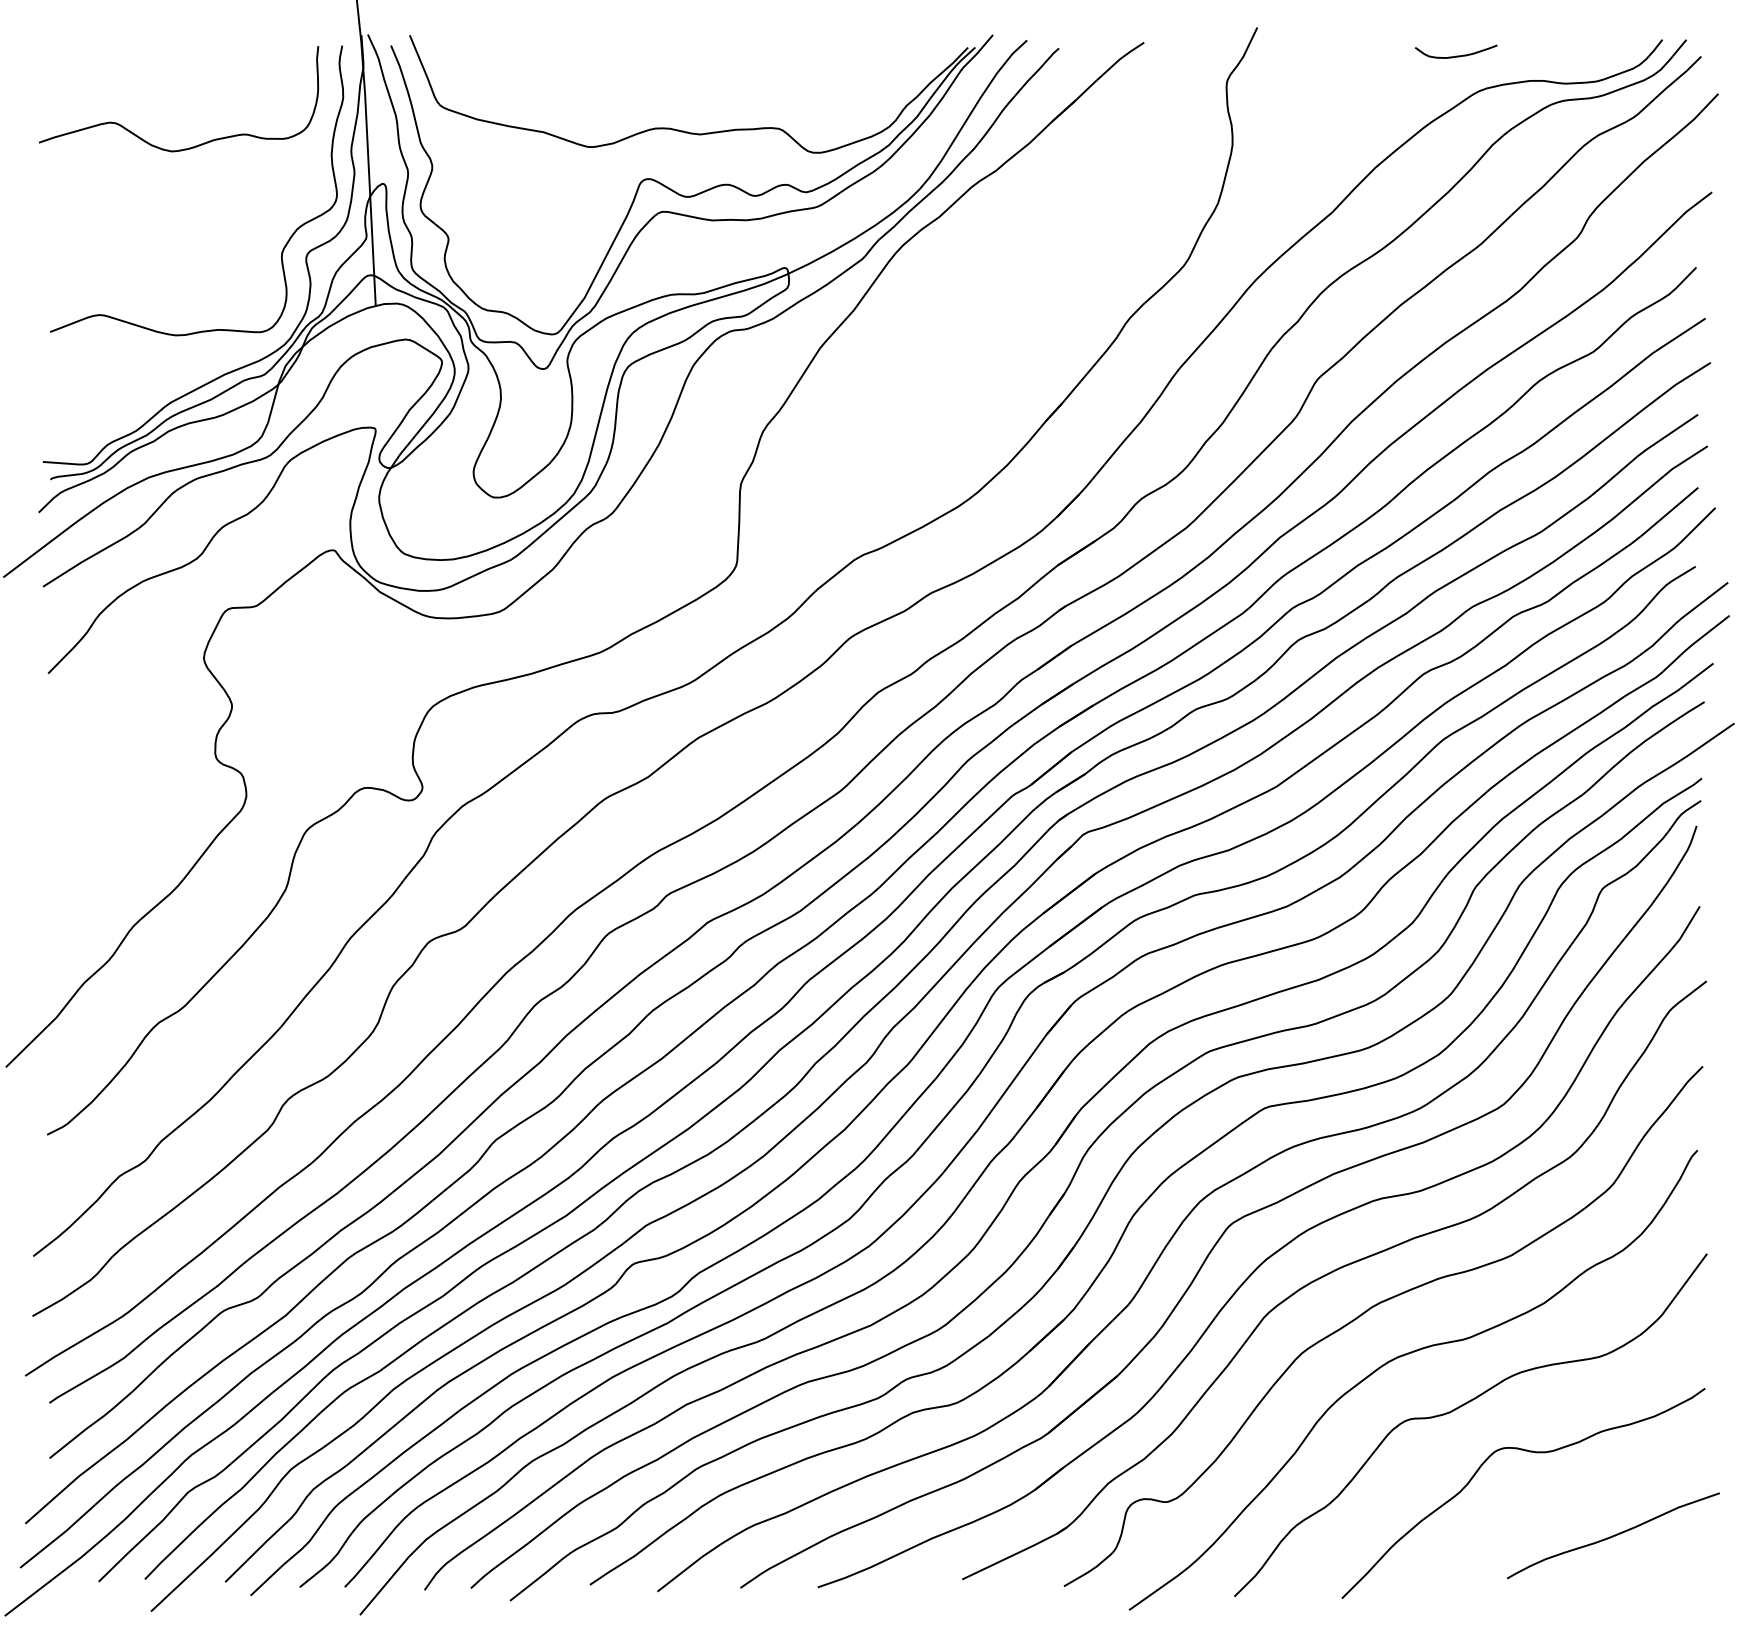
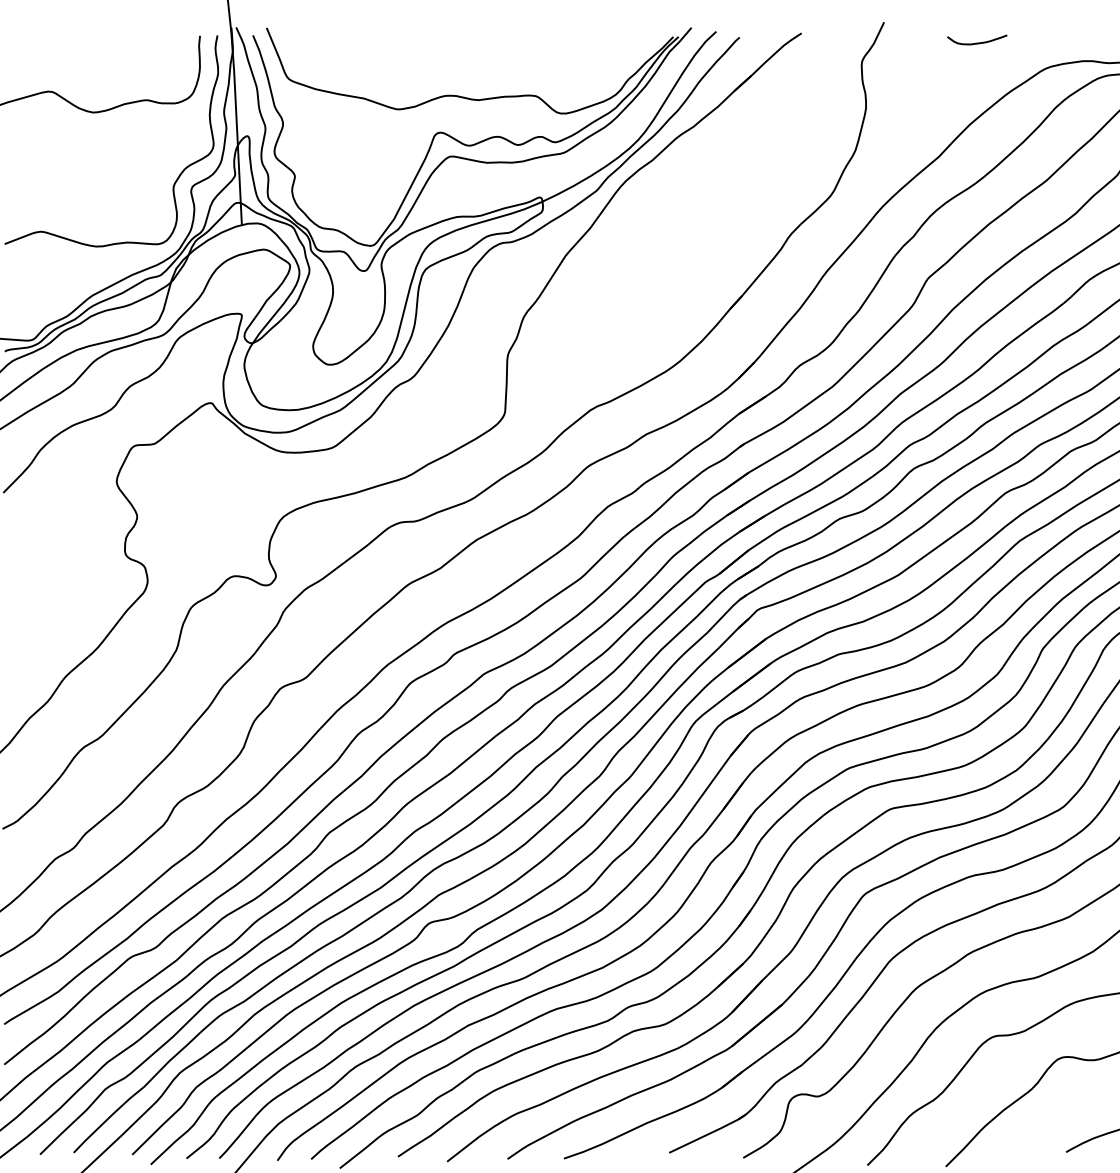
curve: (1456, 55) -> (977, 42), moved

